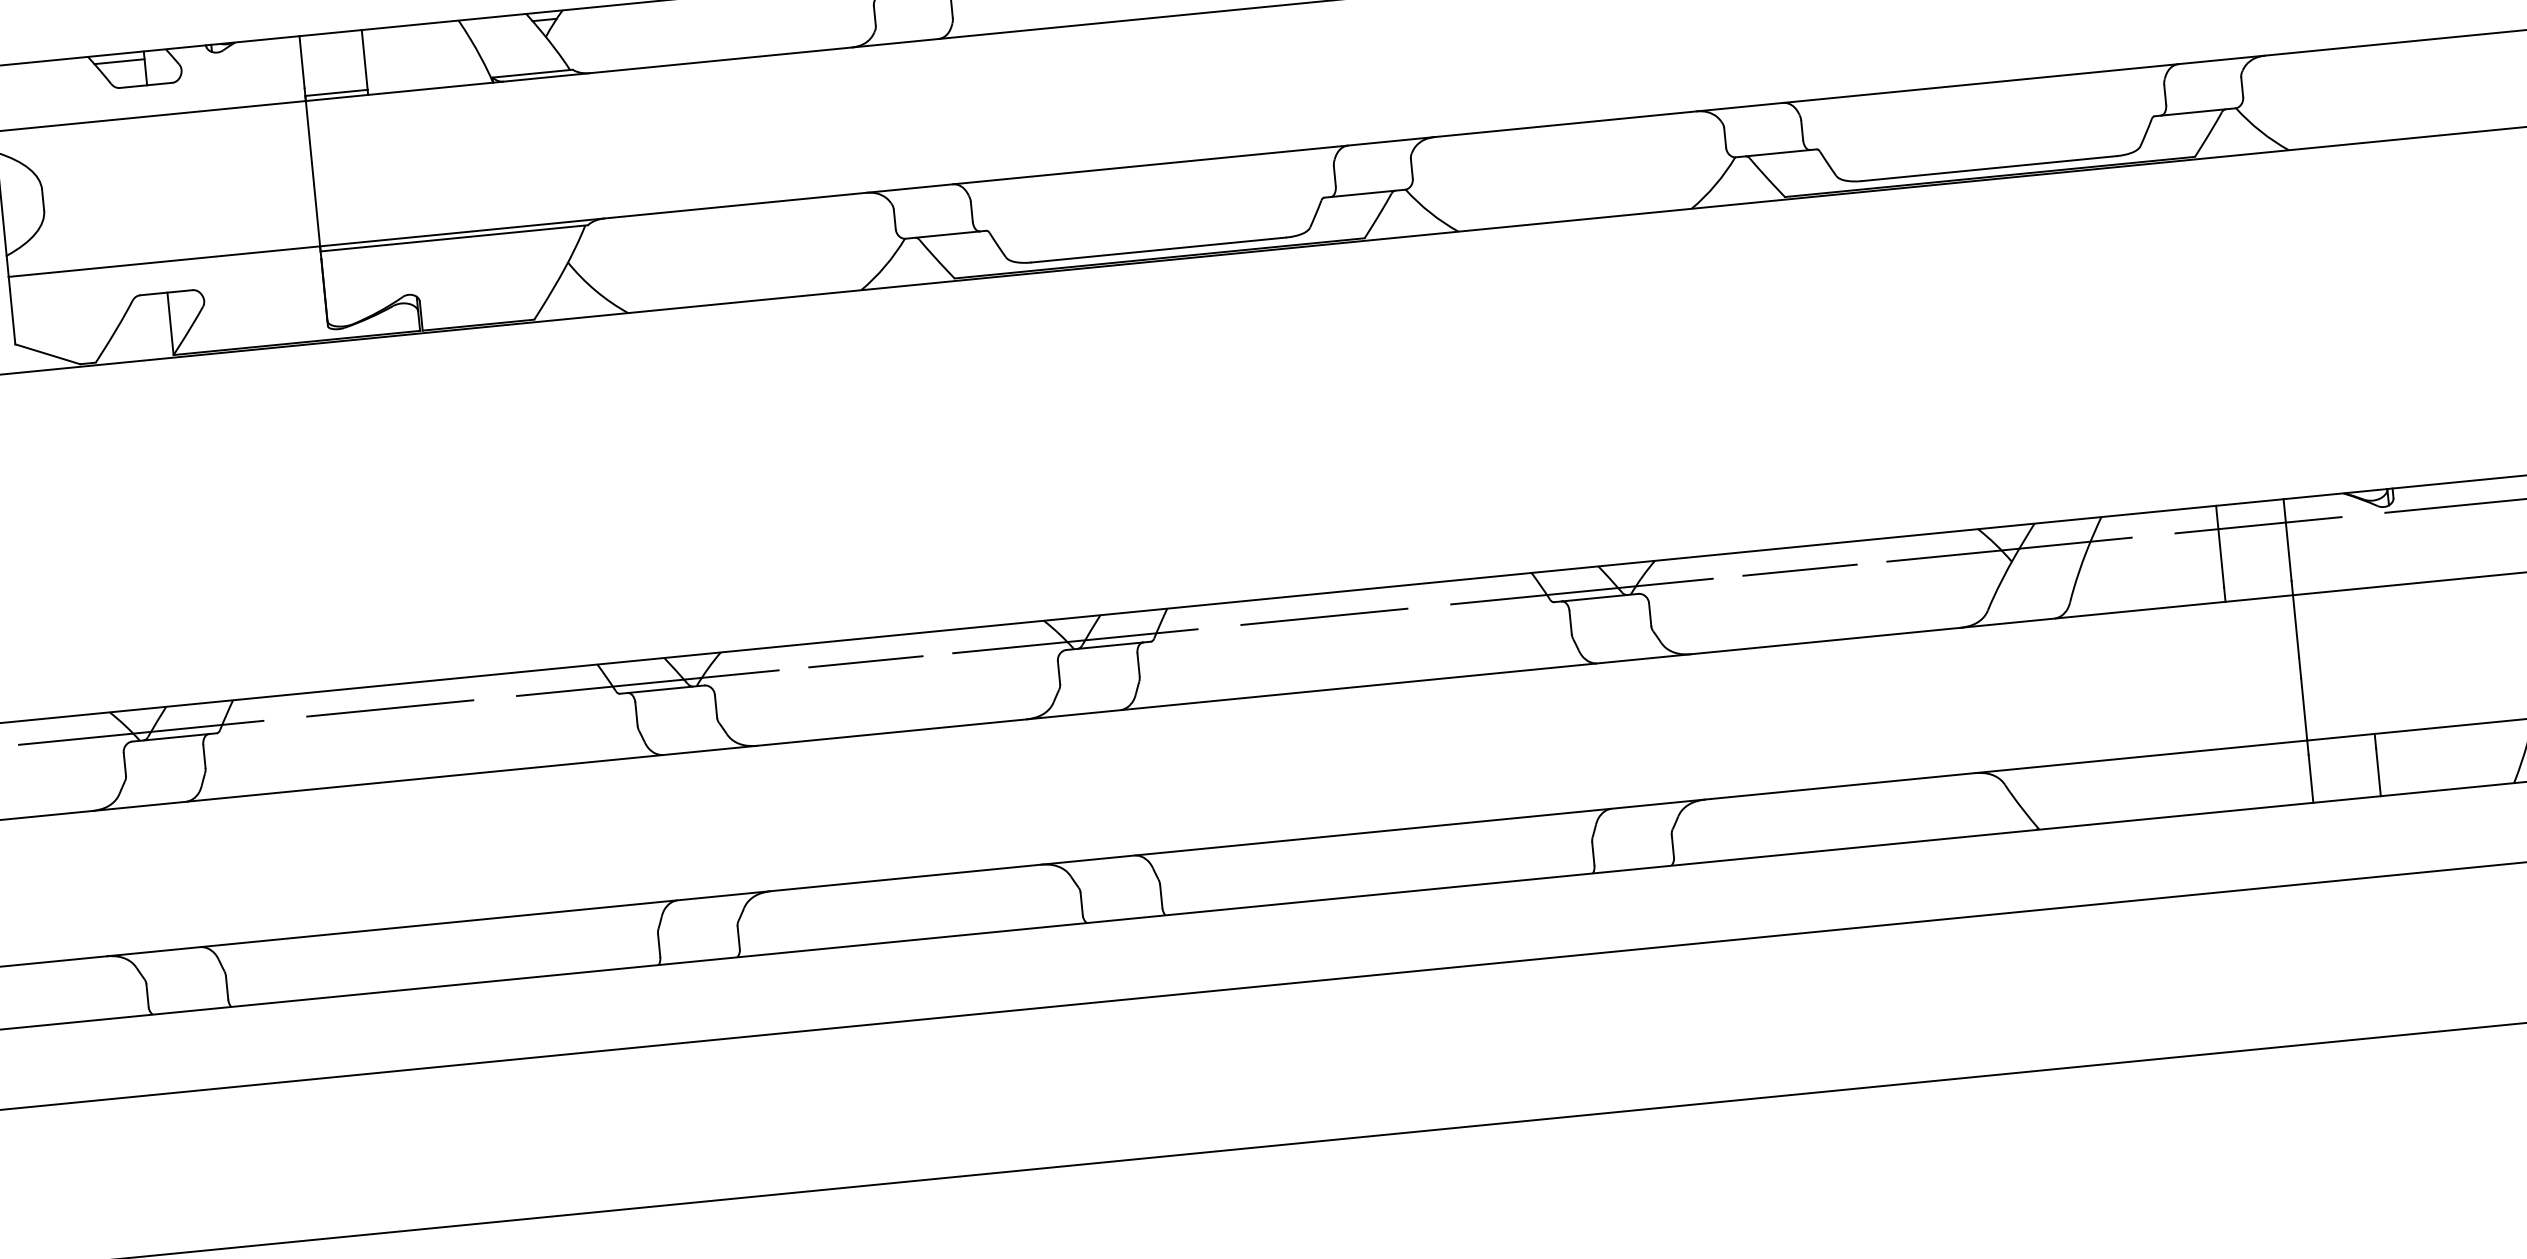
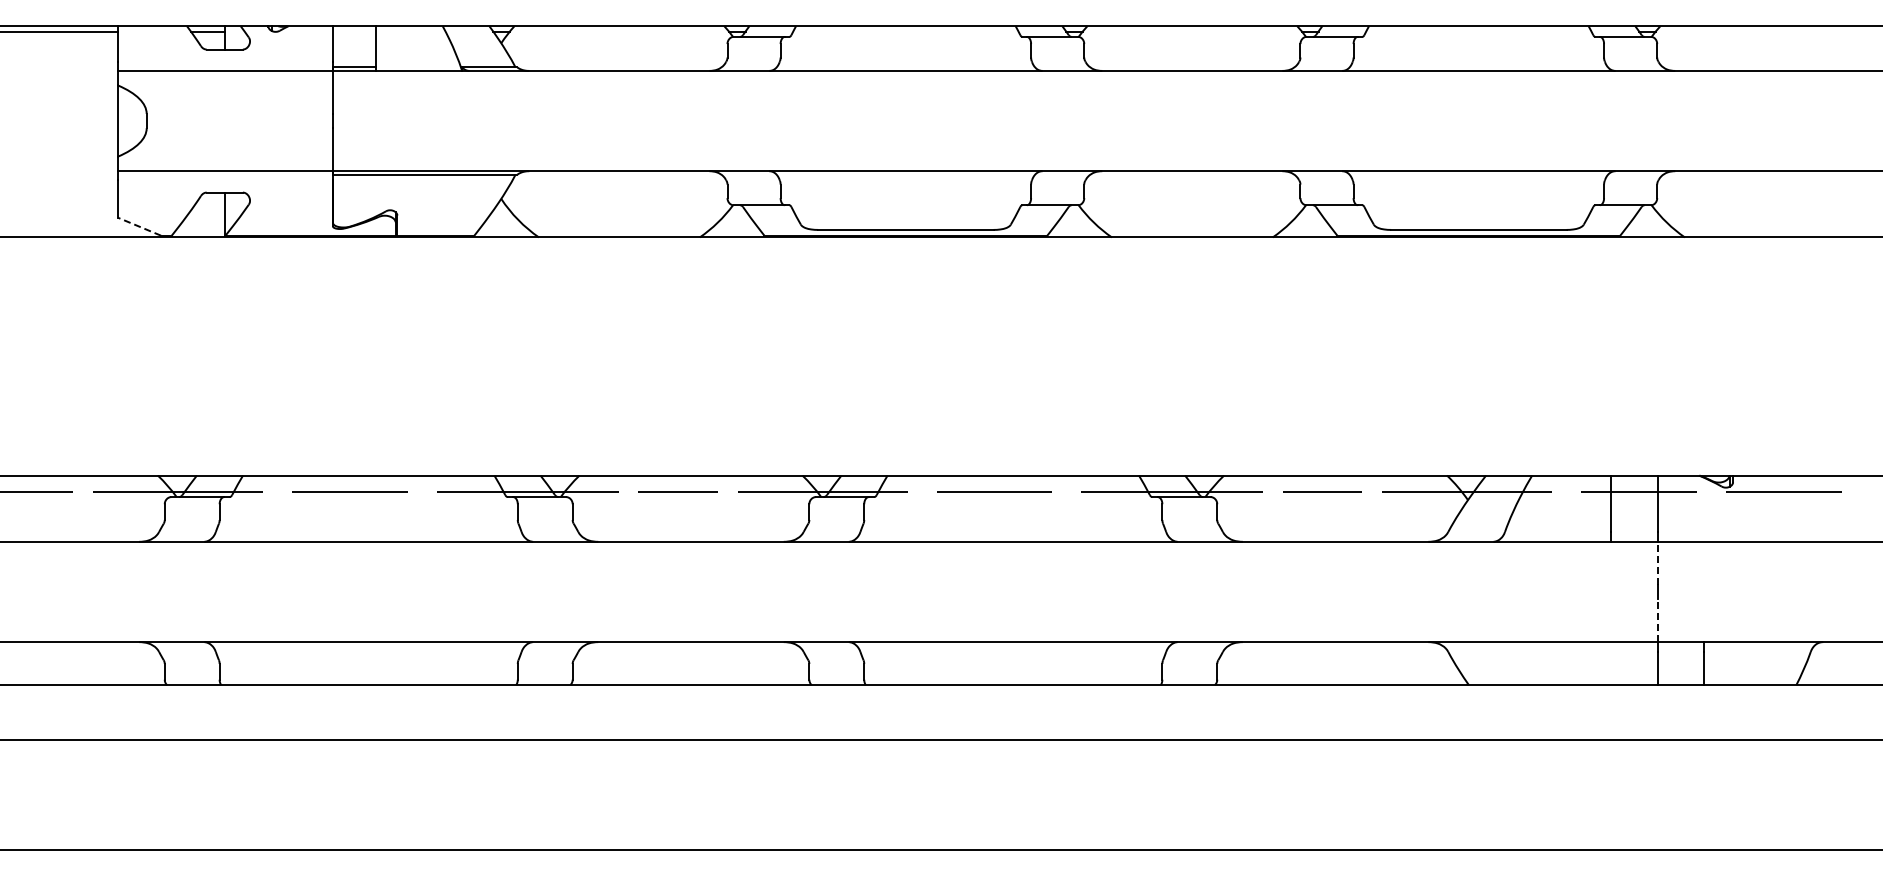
line: (47, 353) -> (139, 226), solid -> dashed
line: (2295, 625) -> (1657, 562), solid -> dashed
line: (2303, 709) -> (1657, 620), solid -> dashed

